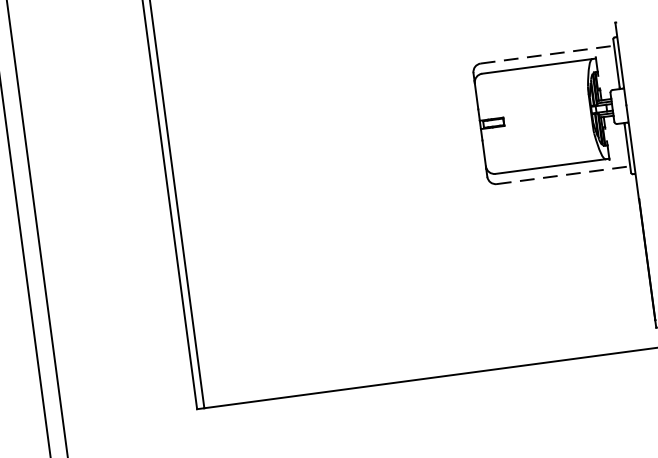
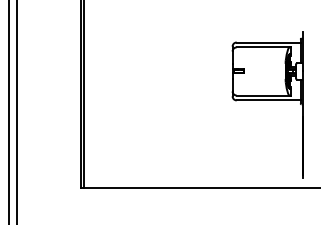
line: (549, 54) -> (269, 42), dashed -> solid
line: (565, 175) -> (269, 100), dashed -> solid

